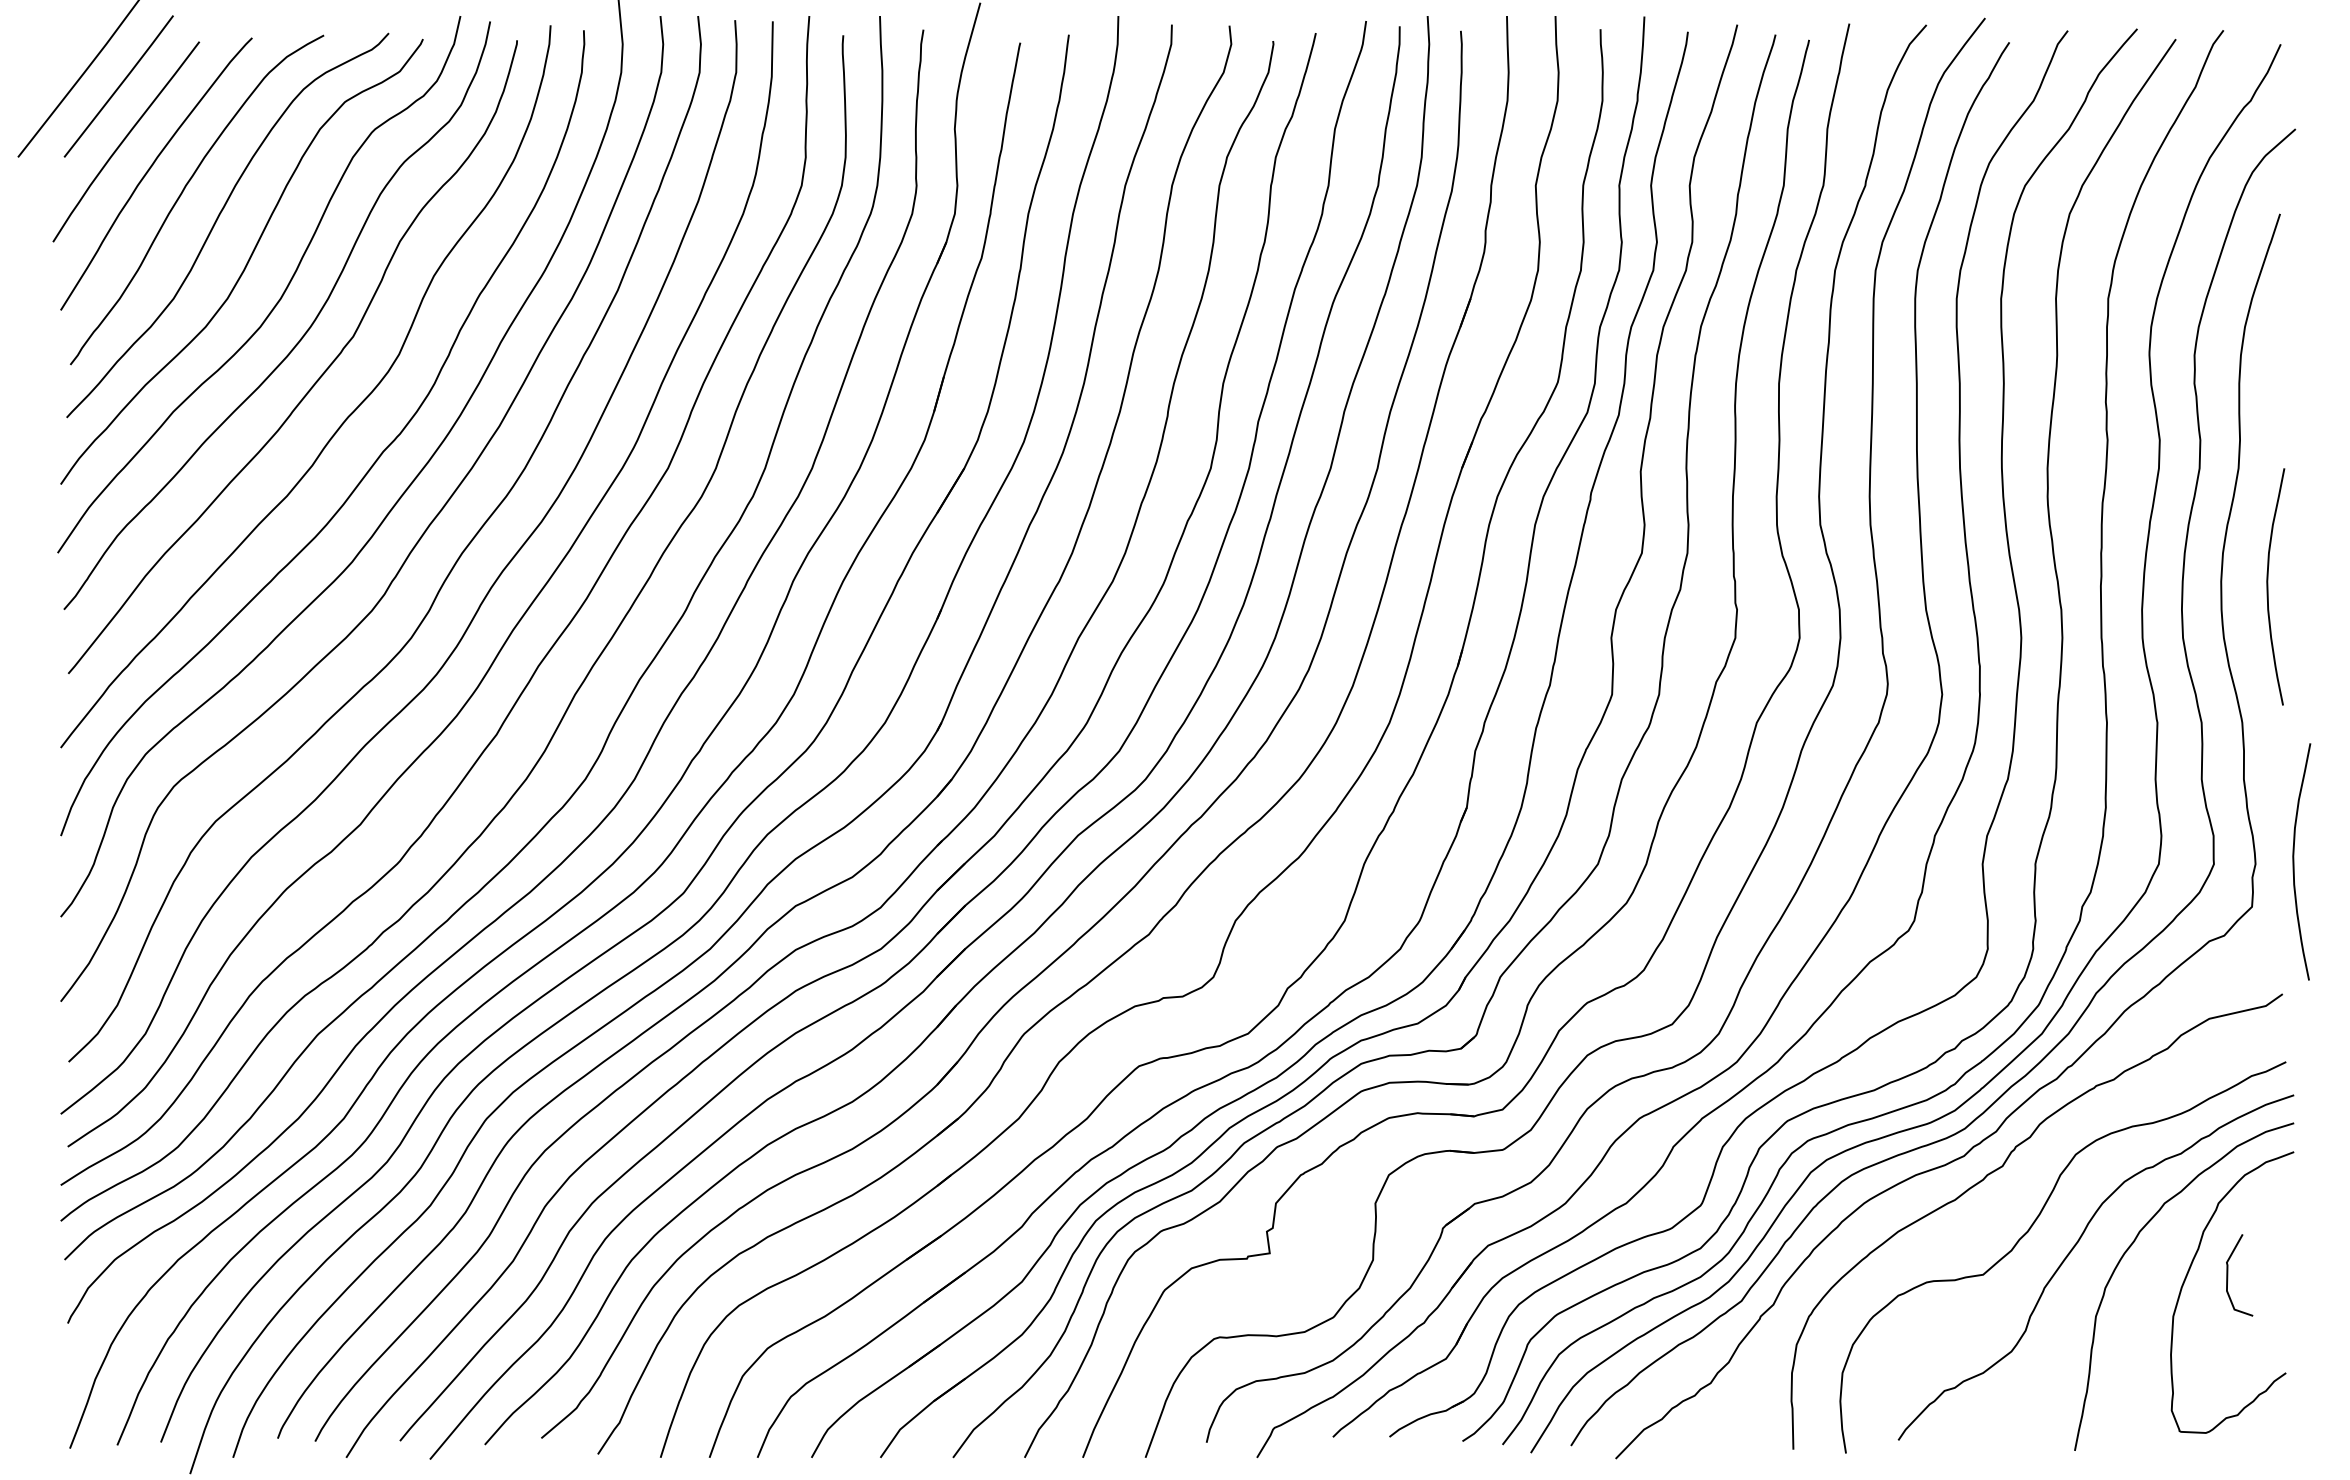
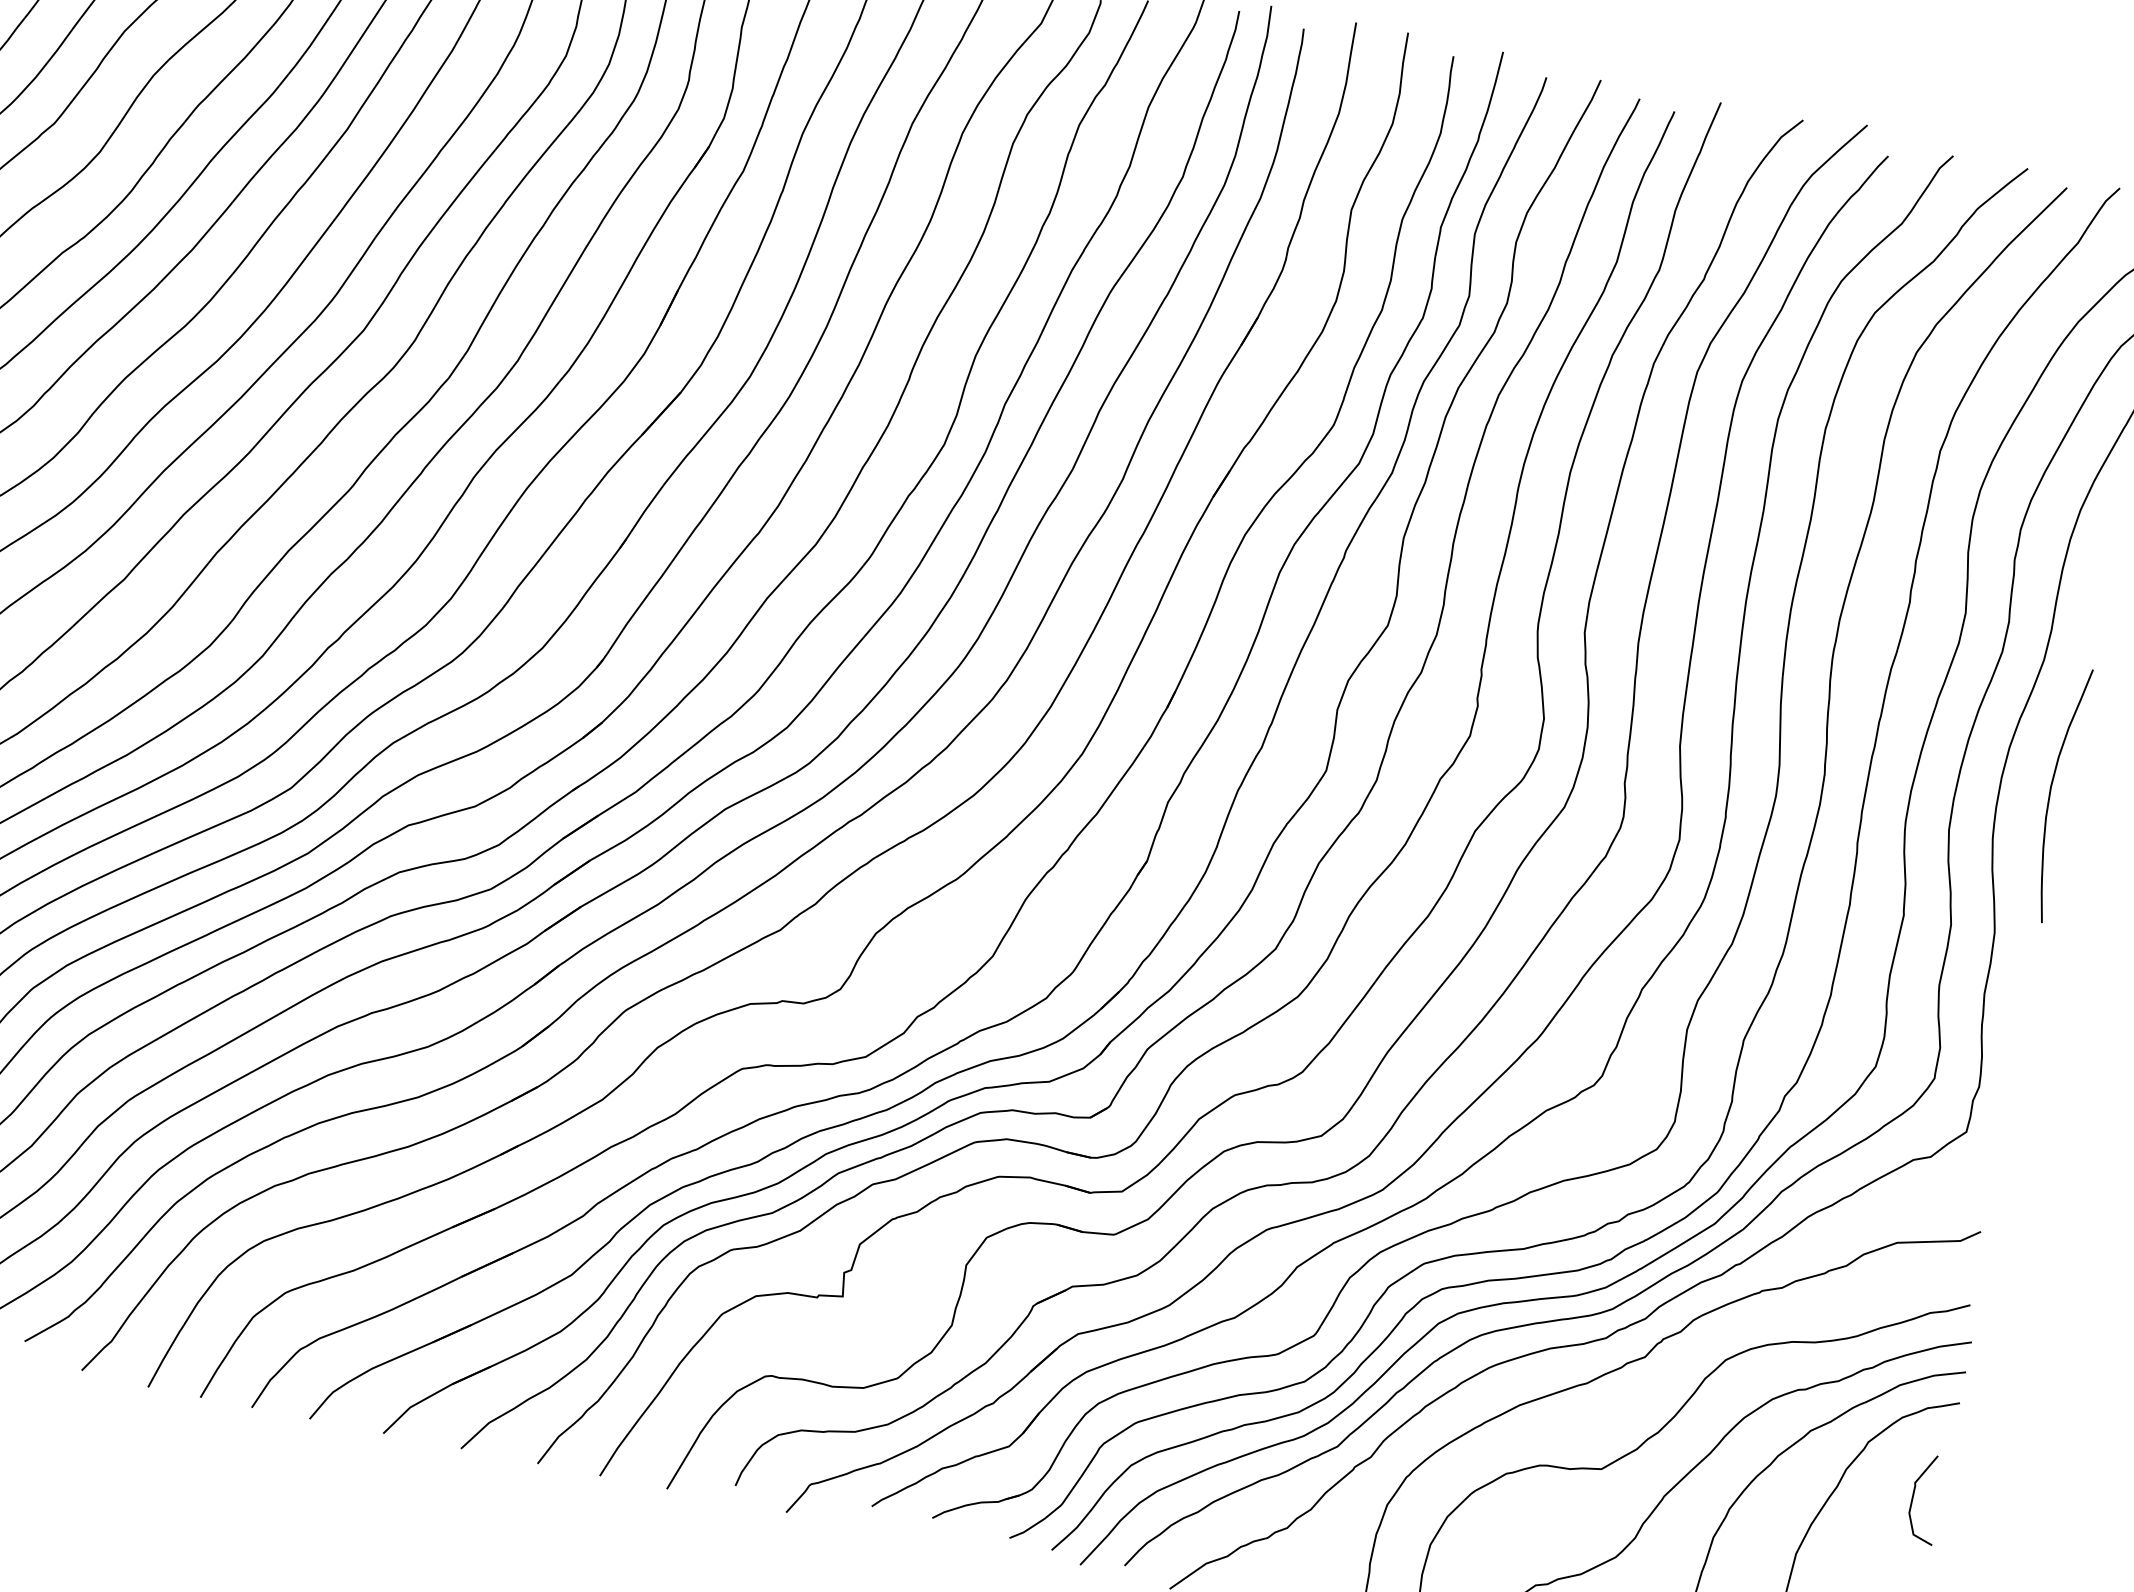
curve: (2294, 861) -> (2021, 1092), removed
curve: (2228, 1275) -> (1914, 1496), moved

